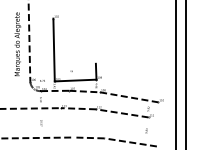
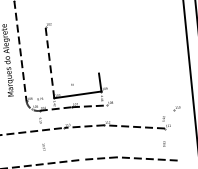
line: (54, 49) -> (50, 61), solid -> dashed
line: (129, 97) -> (140, 108), removed

